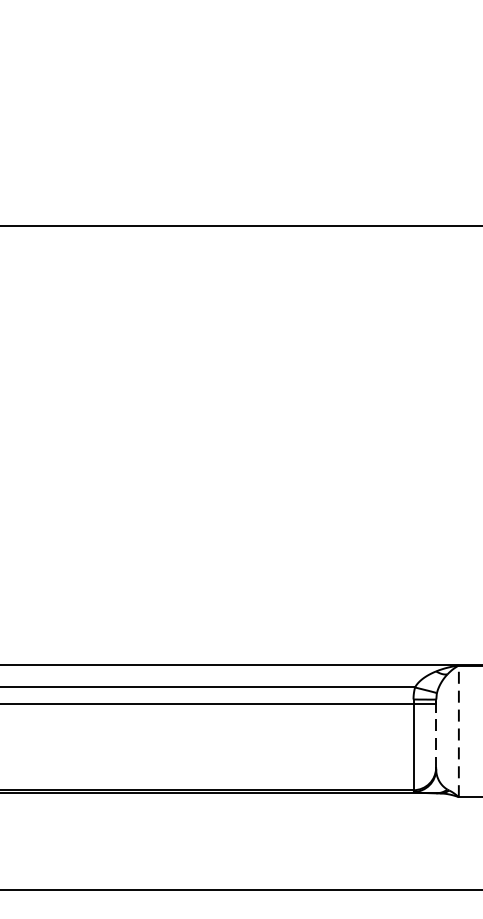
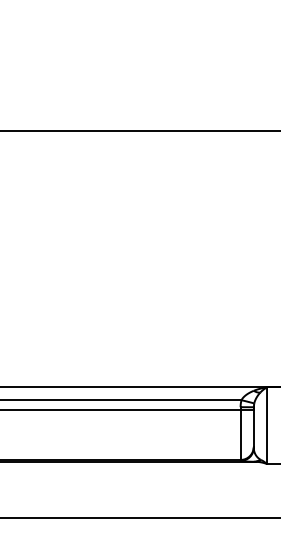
line: (459, 730) -> (267, 425), dashed -> solid
line: (435, 732) -> (253, 426), dashed -> solid

